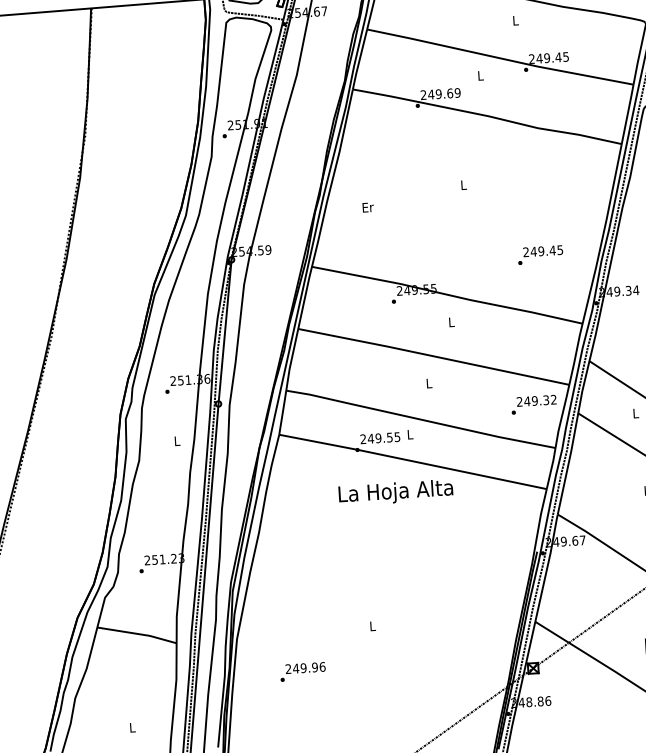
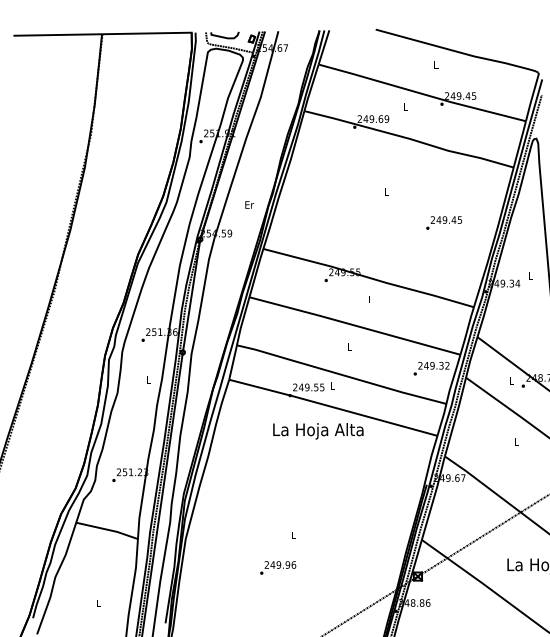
text: (367, 206) -> (249, 204), moved
text: (540, 254) -> (444, 222), moved
text: (303, 671) -> (278, 567), moved

